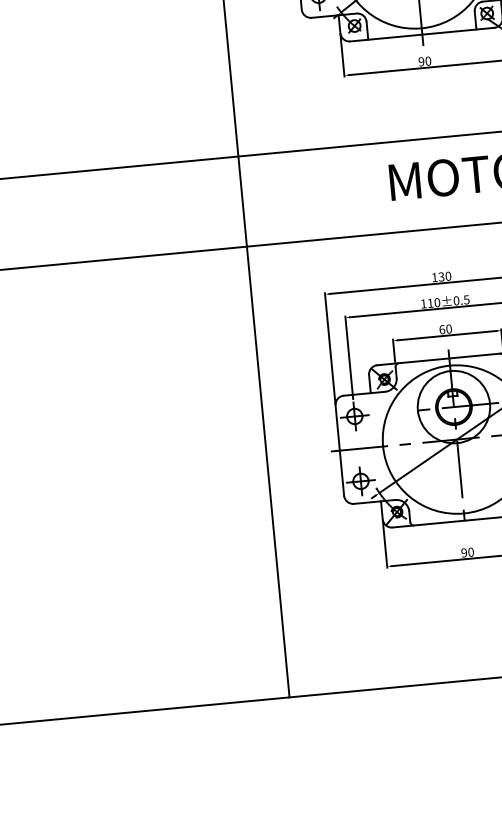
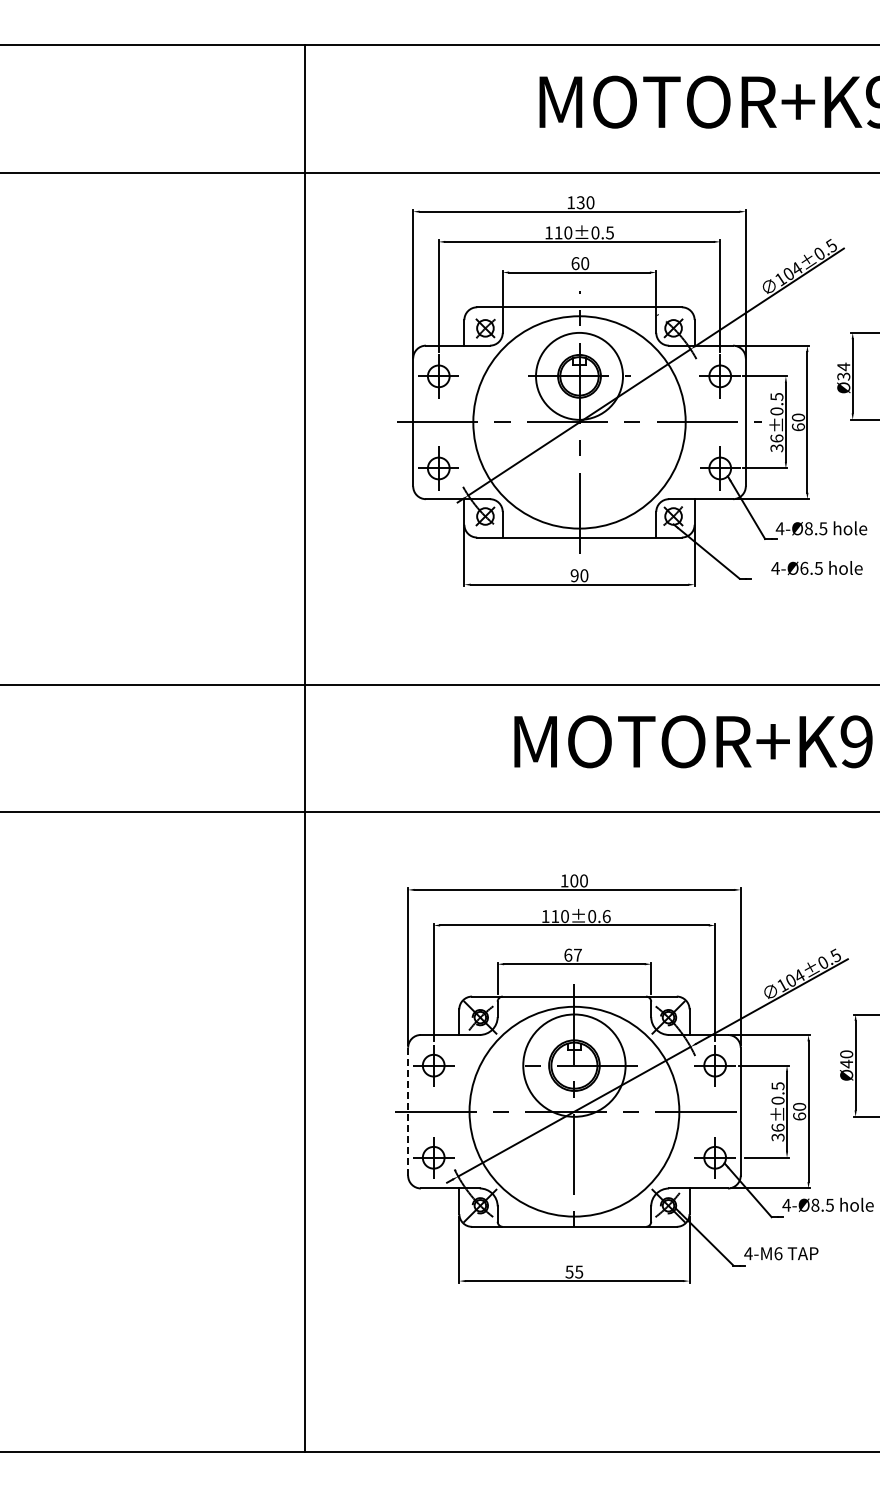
text: (441, 276) -> (574, 880), 130 -> 100
text: (466, 299) -> (606, 916), ±0.5 -> ±0.6
text: (448, 328) -> (577, 954), 60 -> 67
line: (340, 450) -> (408, 1111), solid -> dashed
text: (467, 552) -> (574, 1271), 90 -> 55

